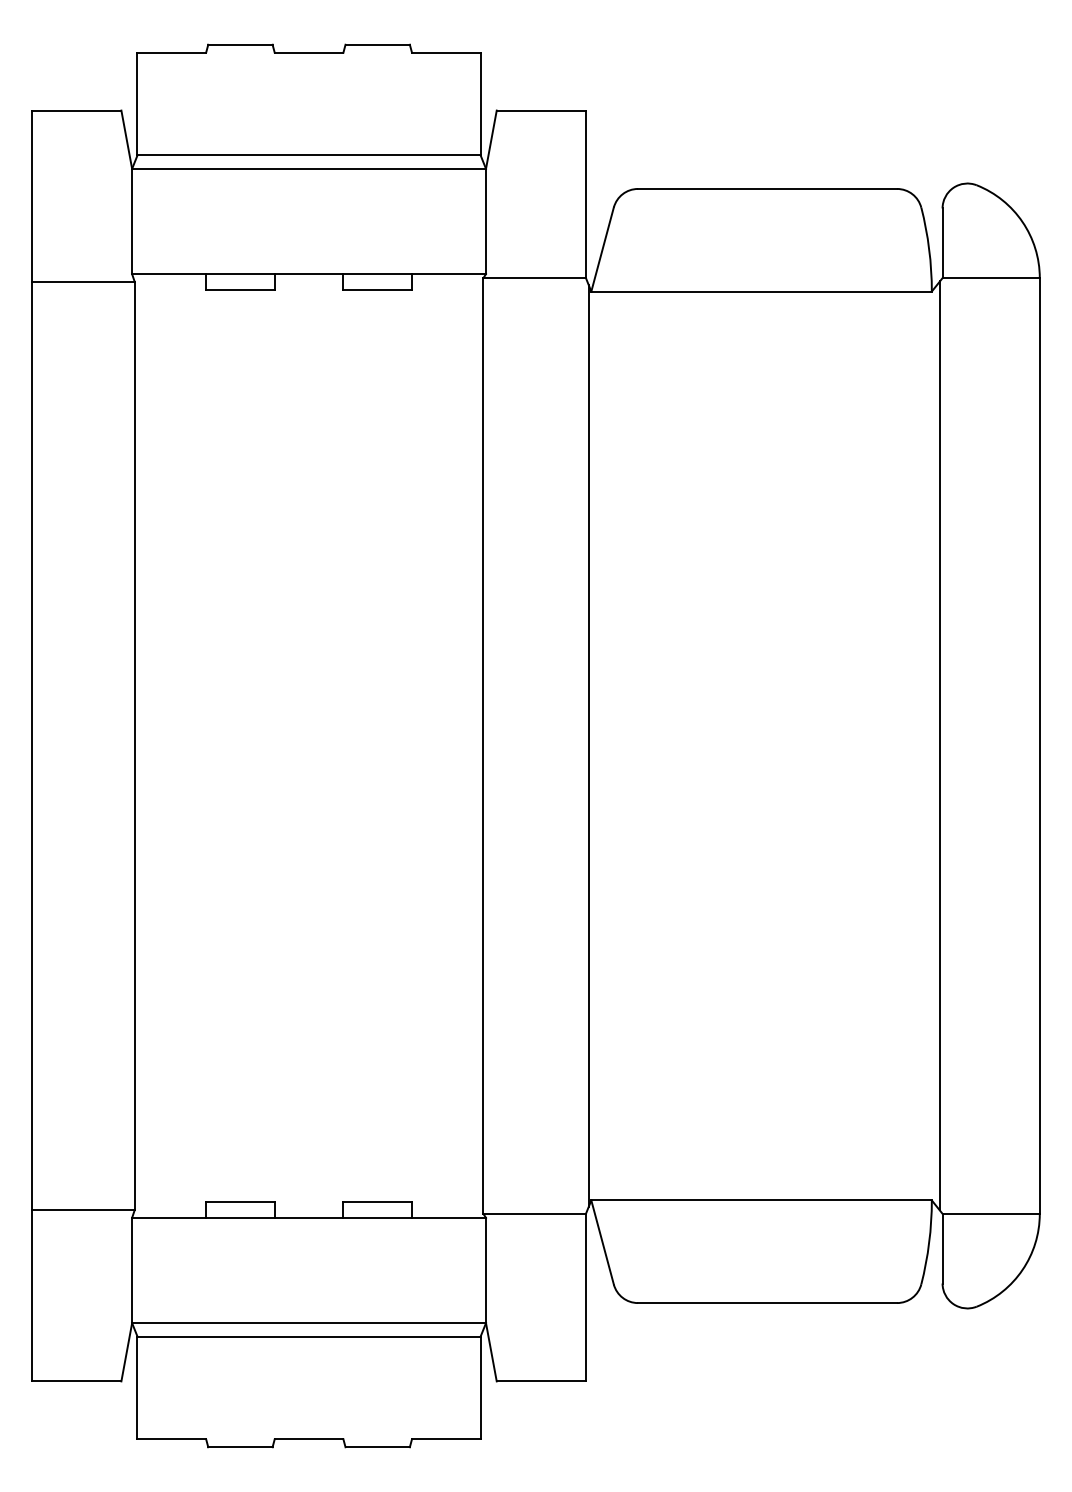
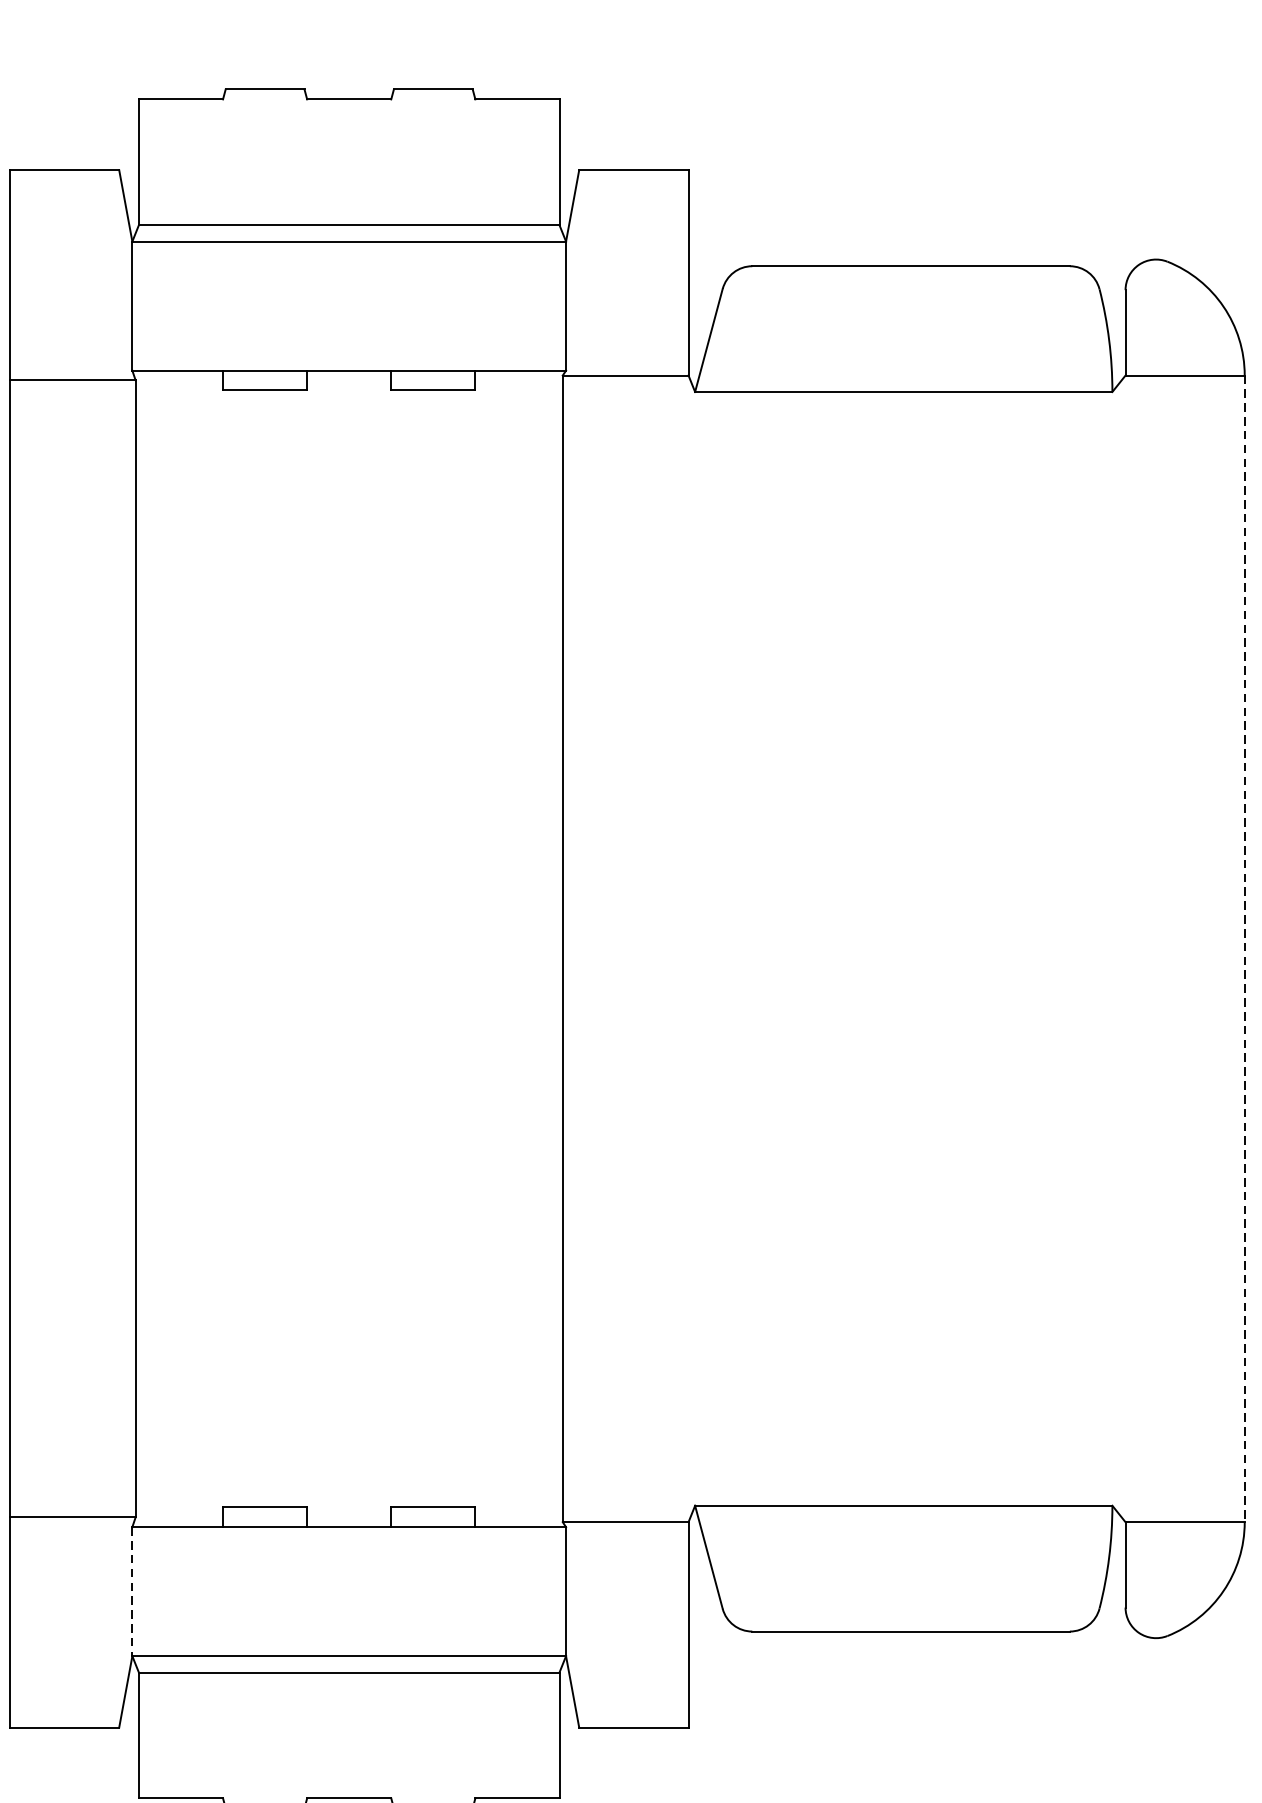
line: (588, 745) -> (691, 948), removed
line: (939, 745) -> (1121, 948), removed
line: (1039, 745) -> (1244, 948), solid -> dashed
line: (132, 1270) -> (132, 1591), solid -> dashed

